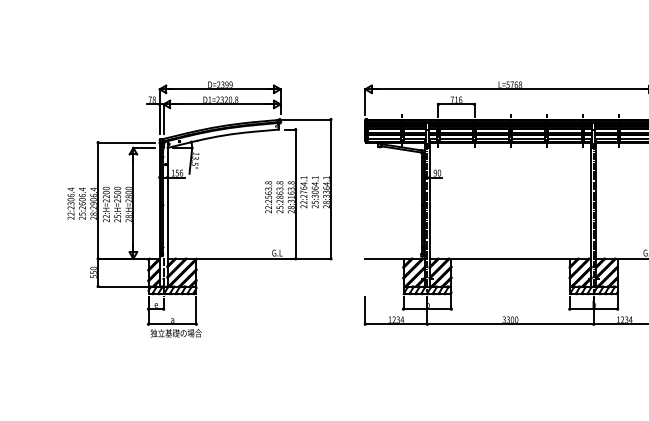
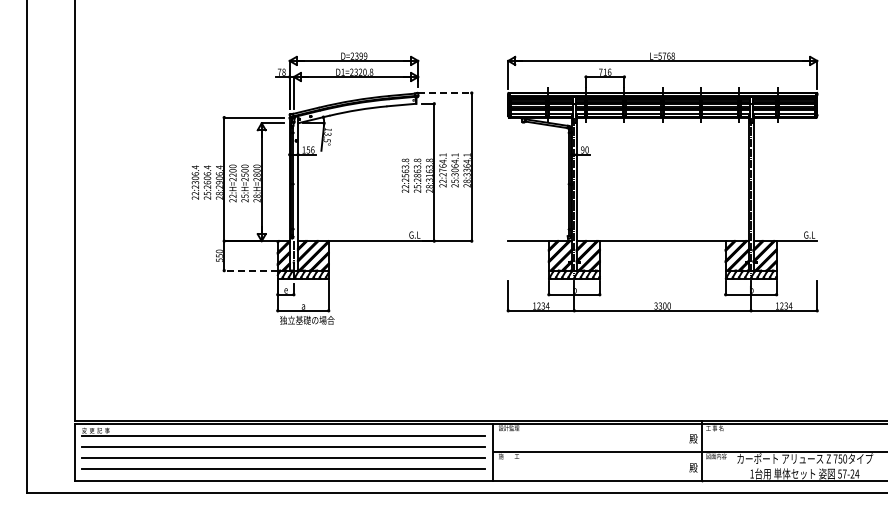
line: (306, 119) -> (445, 93), solid -> dashed
line: (122, 286) -> (250, 270), solid -> dashed

